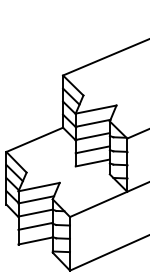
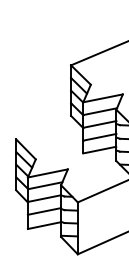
line: (34, 139) -> (43, 127), removed

